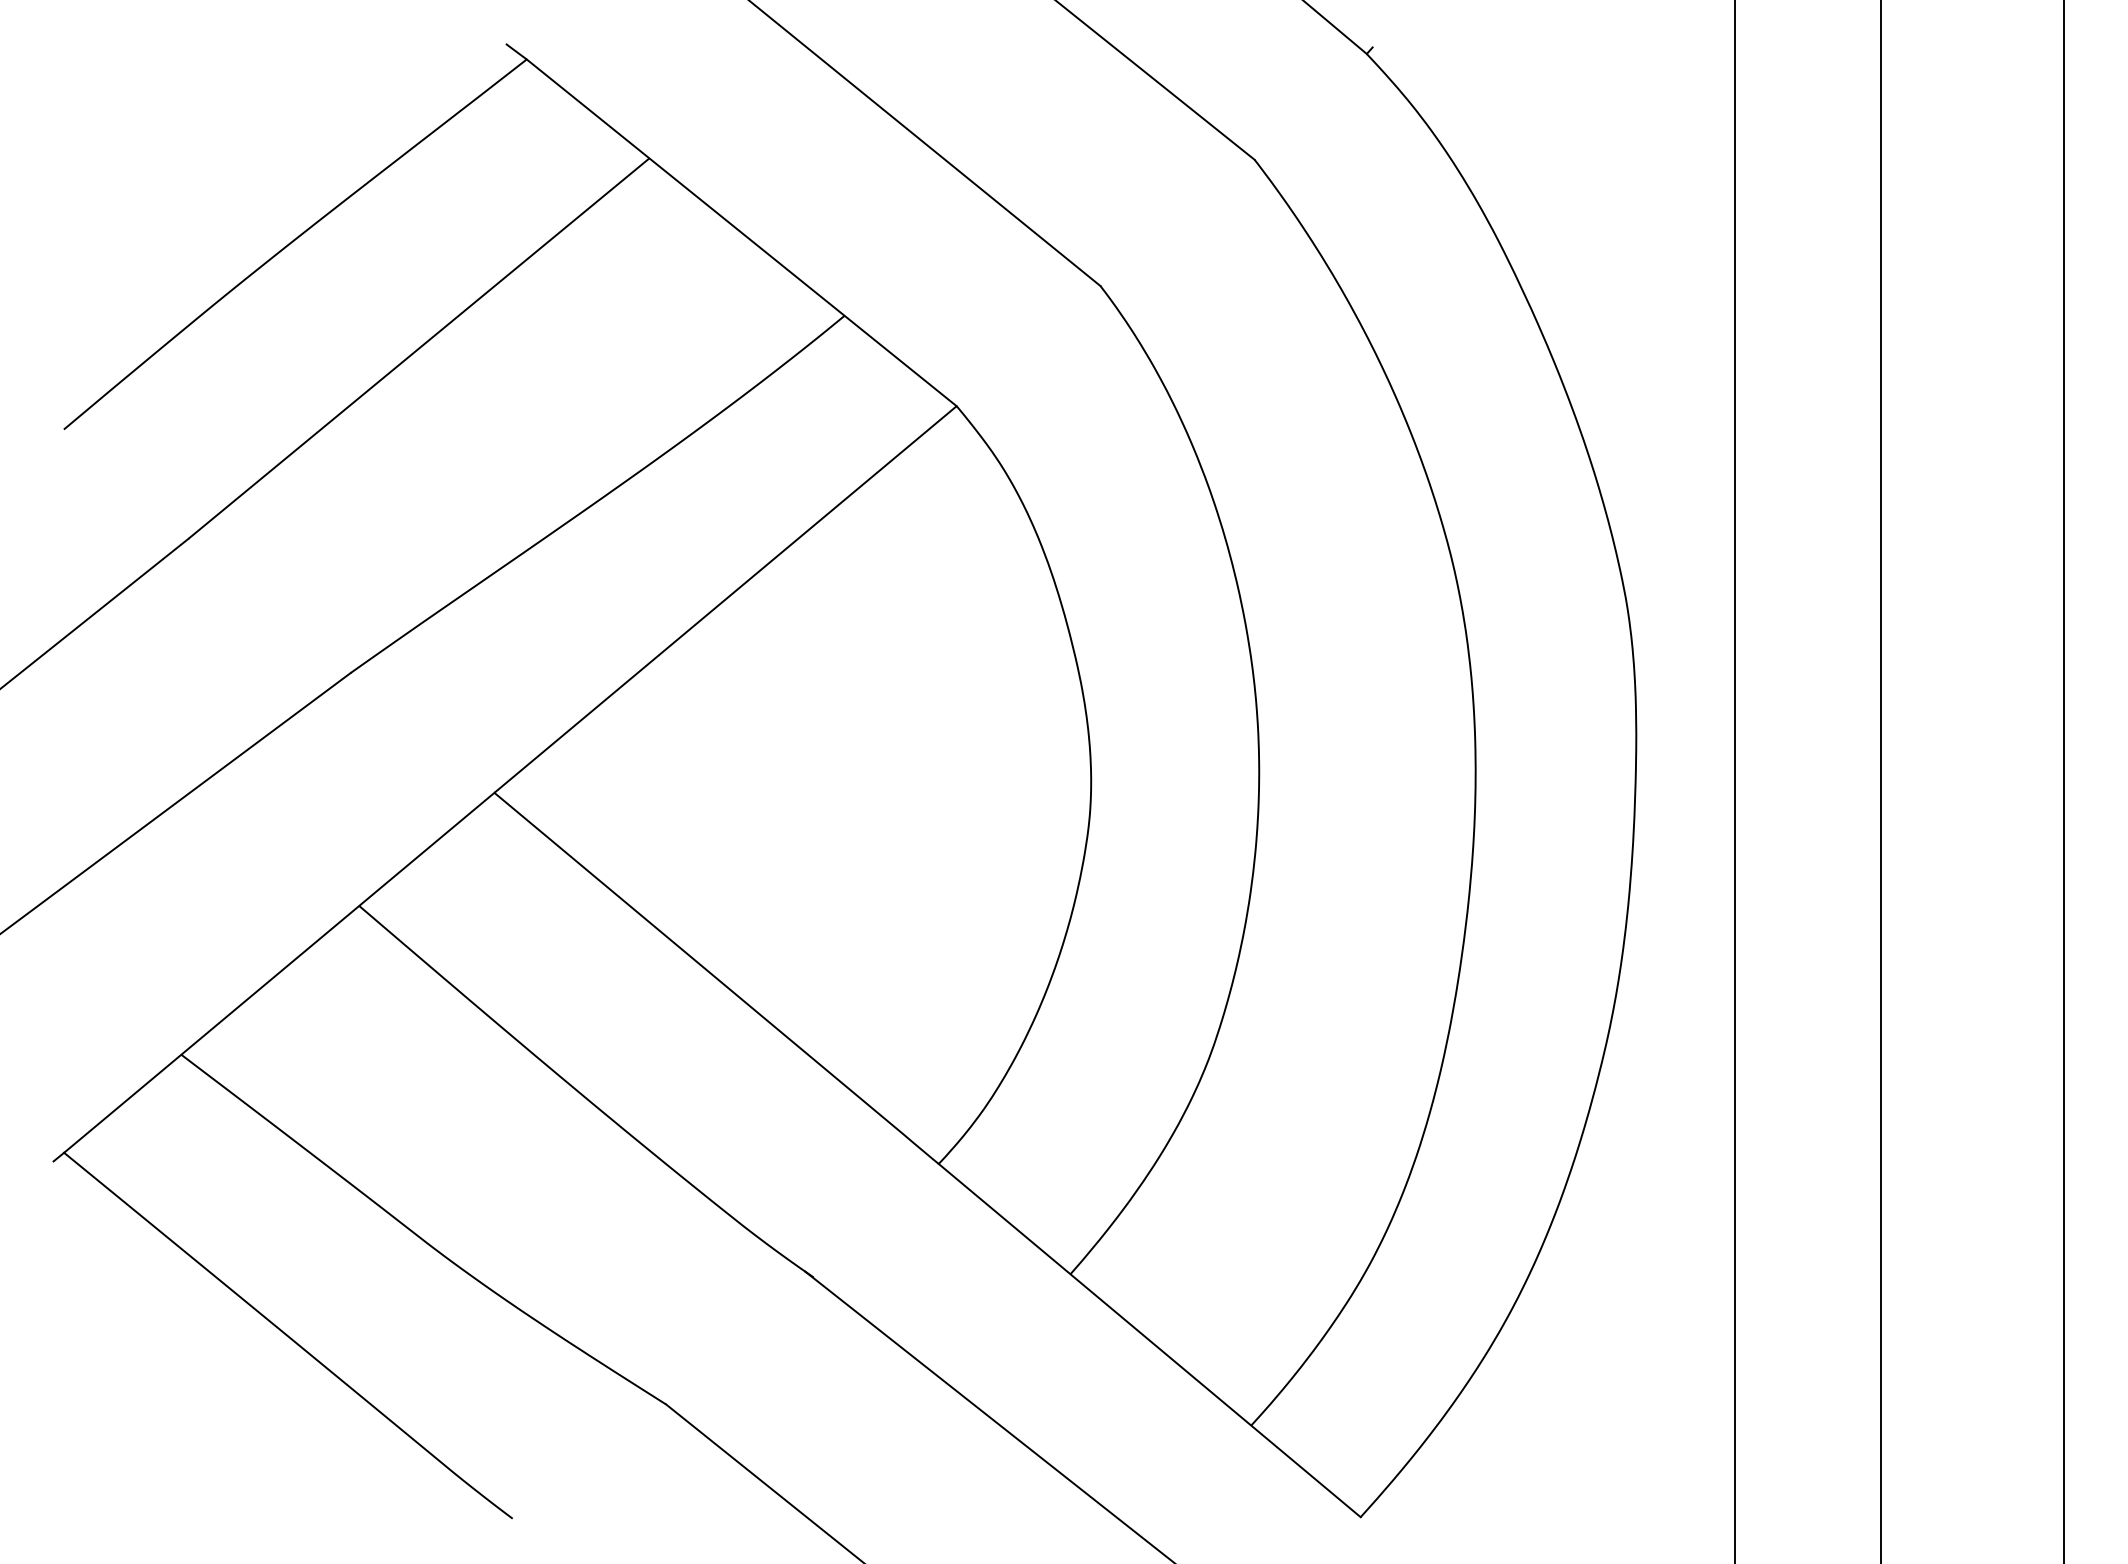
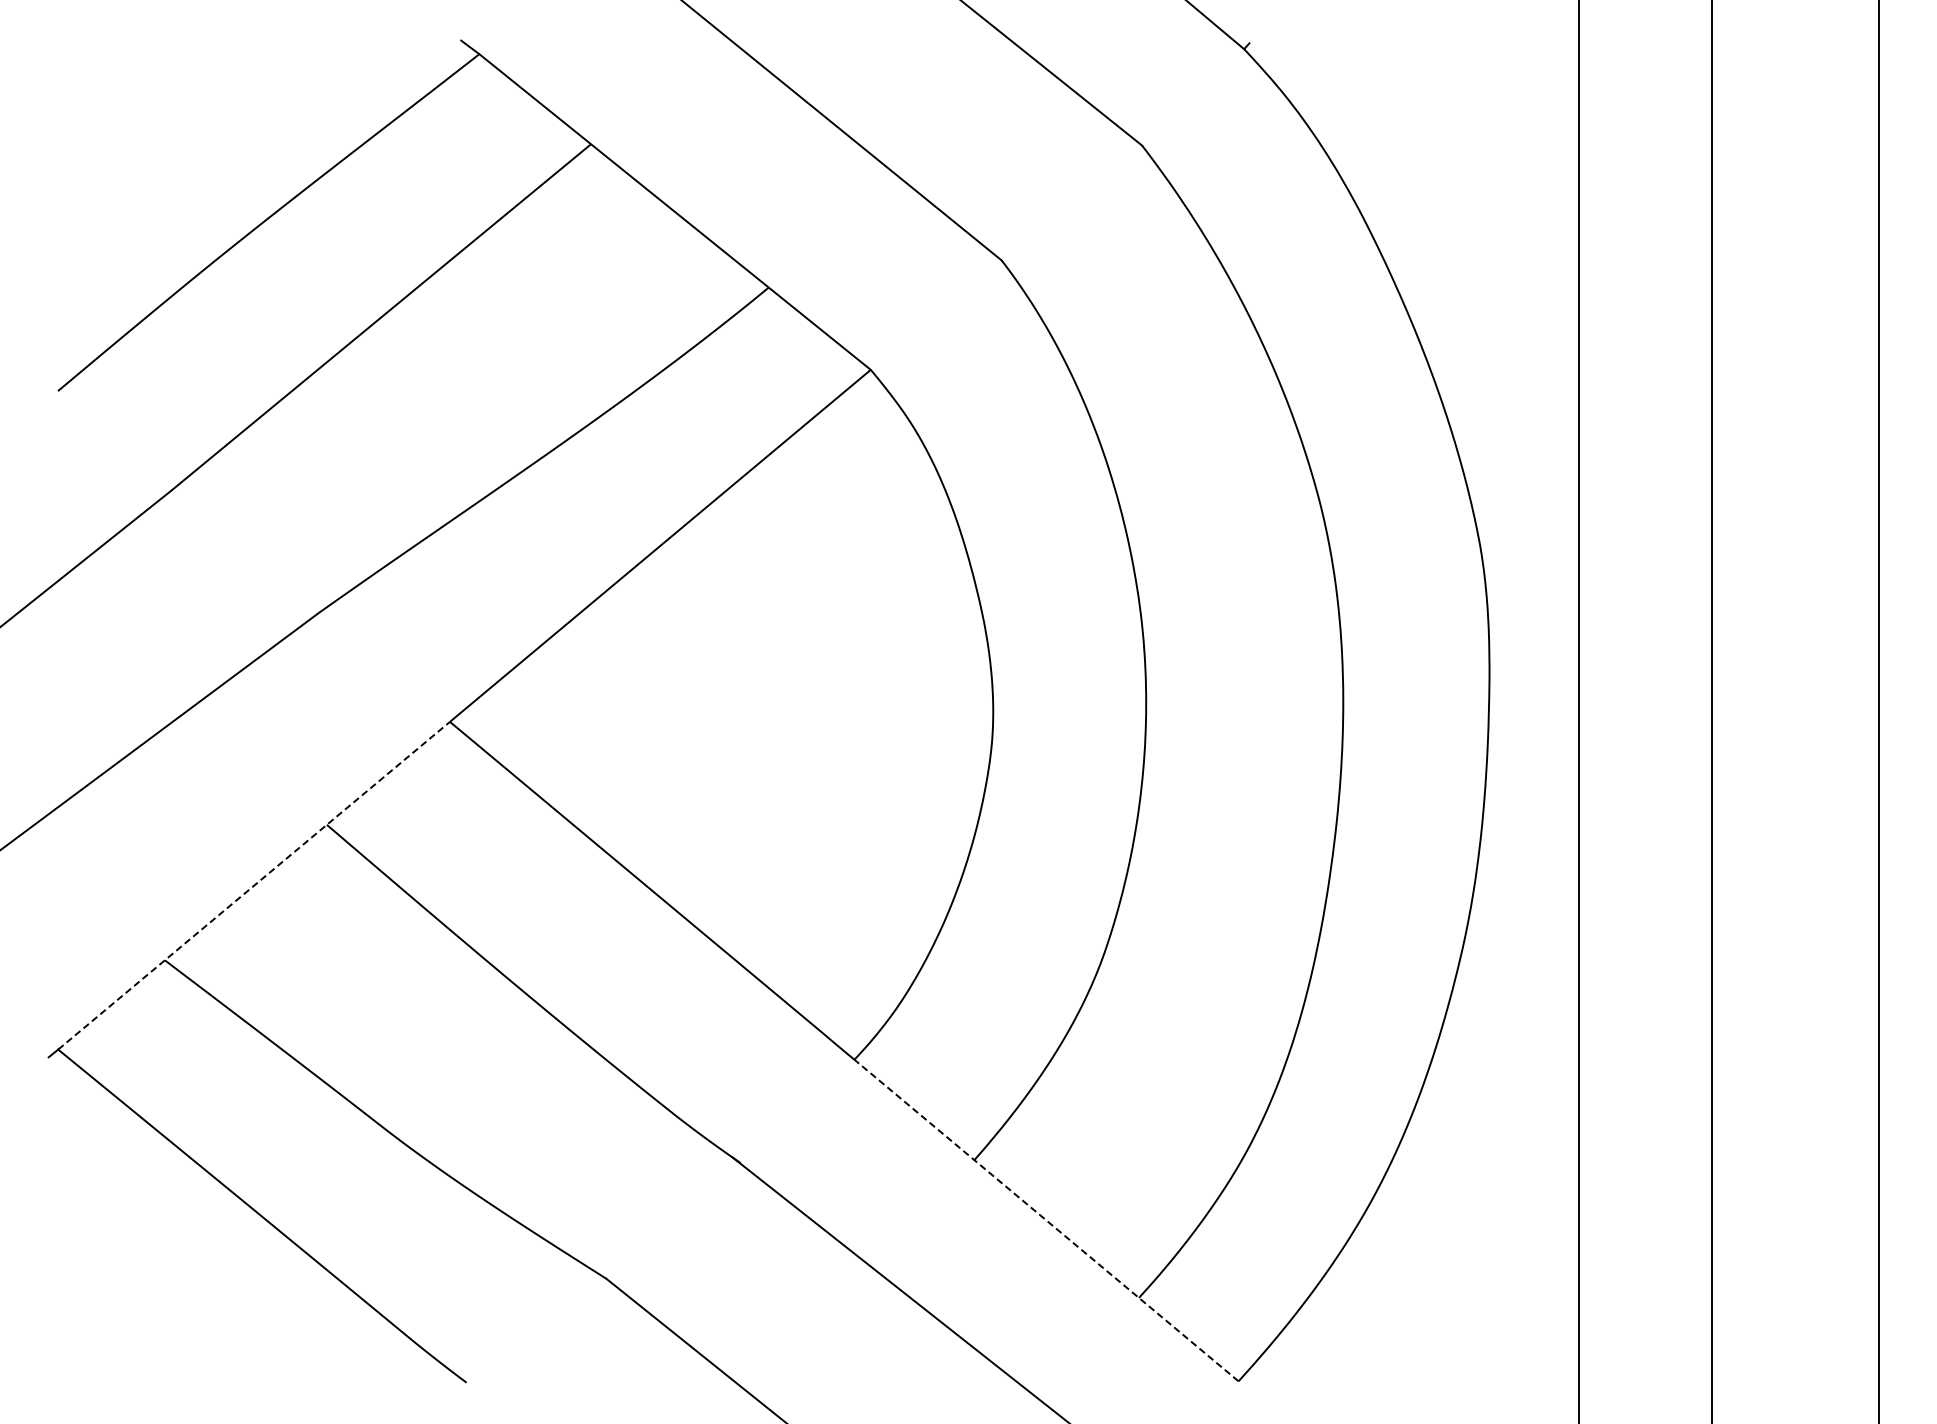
line: (279, 972) -> (254, 885), solid -> dashed
line: (1149, 1340) -> (1046, 1220), solid -> dashed

